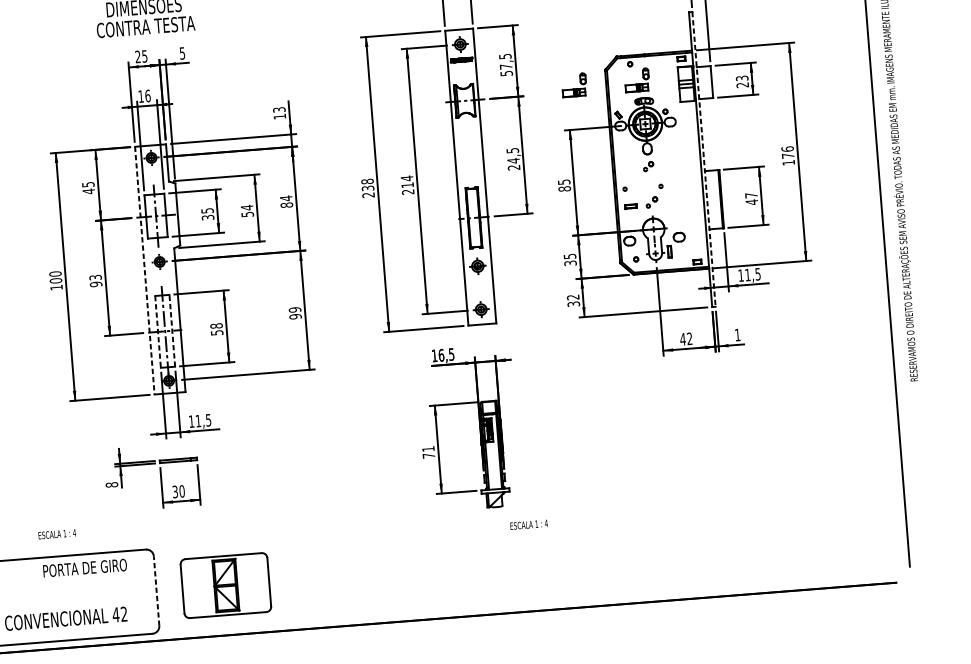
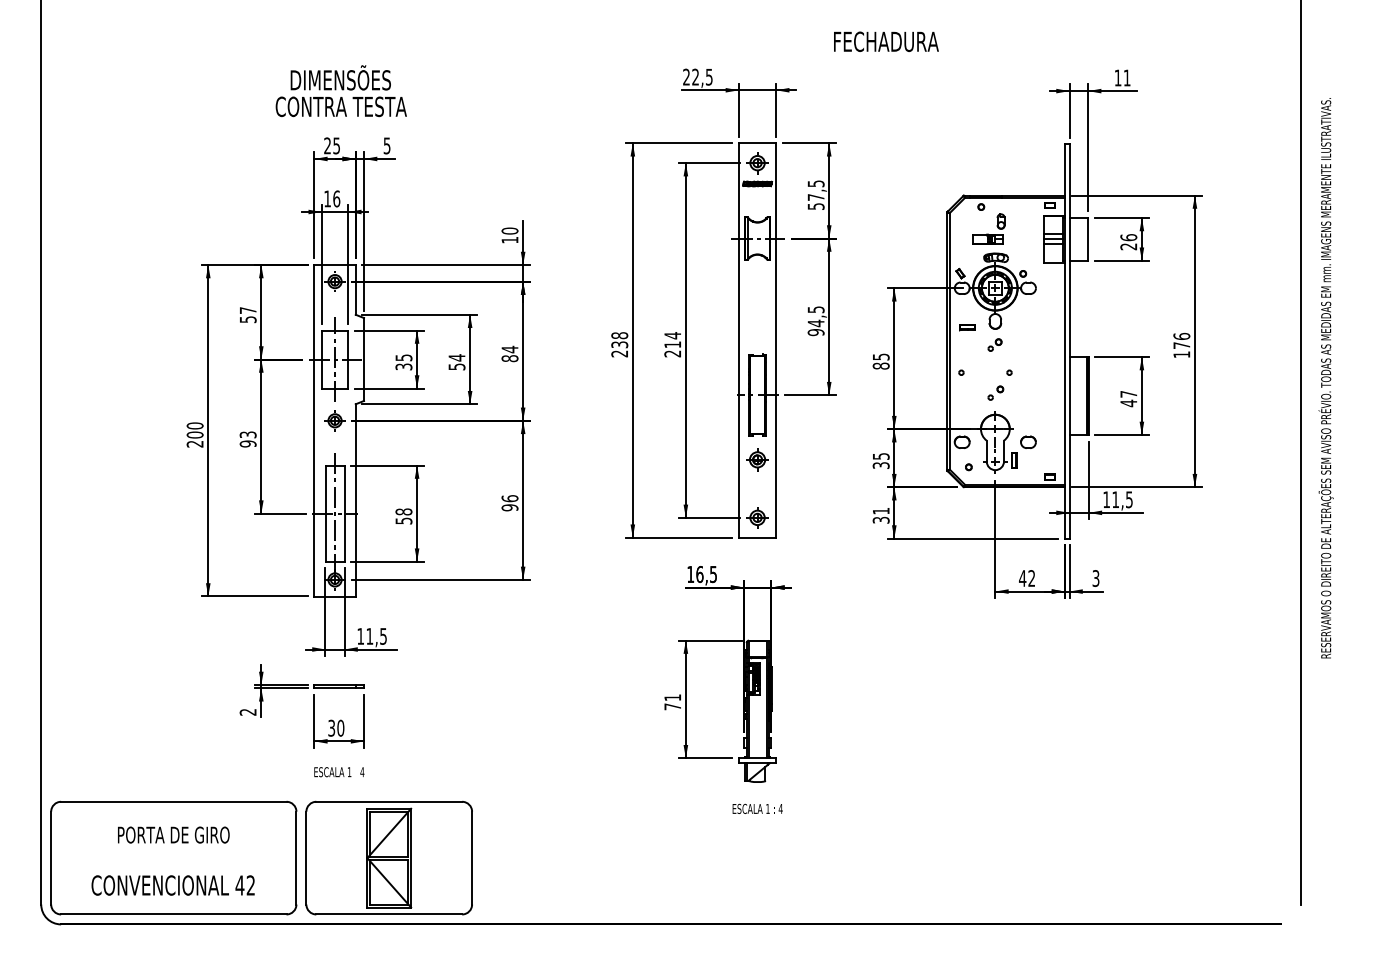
text: (741, 78) -> (1128, 237), 23 -> 26
part: (574, 84) -> (904, 228), removed
text: (278, 109) -> (509, 230), 13 -> 10
line: (703, 159) -> (1069, 341), dashed -> solid
text: (513, 167) -> (815, 332), 24,5 -> 94,5
text: (88, 188) -> (248, 315), 45 -> 57
part: (630, 206) -> (967, 327), moved
line: (144, 270) -> (314, 430), dashed -> solid
text: (56, 287) -> (194, 444), 100 -> 200
text: (572, 297) -> (880, 511), 32 -> 31
text: (294, 309) -> (509, 498), 99 -> 96
line: (172, 330) -> (344, 513), dashed -> solid
line: (158, 332) -> (325, 514), dashed -> solid
text: (737, 335) -> (1095, 578), 1 -> 3
text: (111, 484) -> (247, 711), 8 -> 2
text: (528, 524) -> (757, 808), moved
text: (57, 534) -> (339, 772), moved
text: (84, 567) -> (173, 834), moved
part: (225, 585) -> (388, 857), size x1.43
line: (156, 590) -> (296, 857), dashed -> solid

